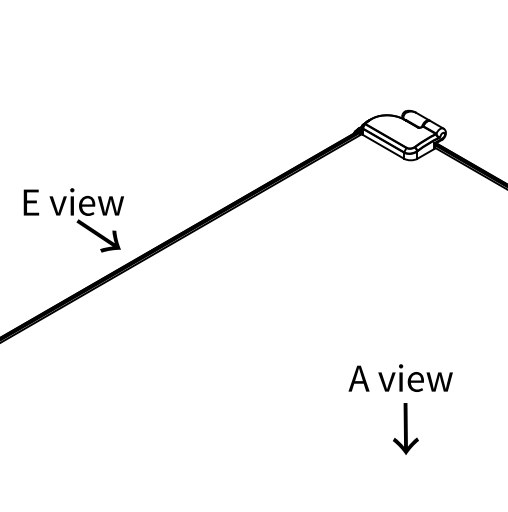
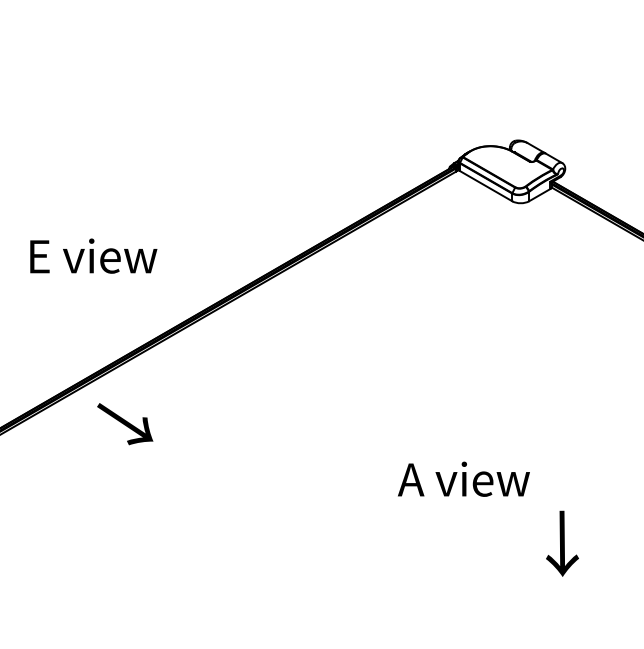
text: (98, 236) -> (125, 424), moved
text: (400, 377) -> (463, 478), moved
text: (405, 428) -> (562, 543), moved

